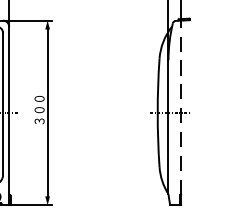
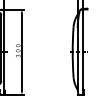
line: (181, 107) -> (83, 49), dashed -> solid

